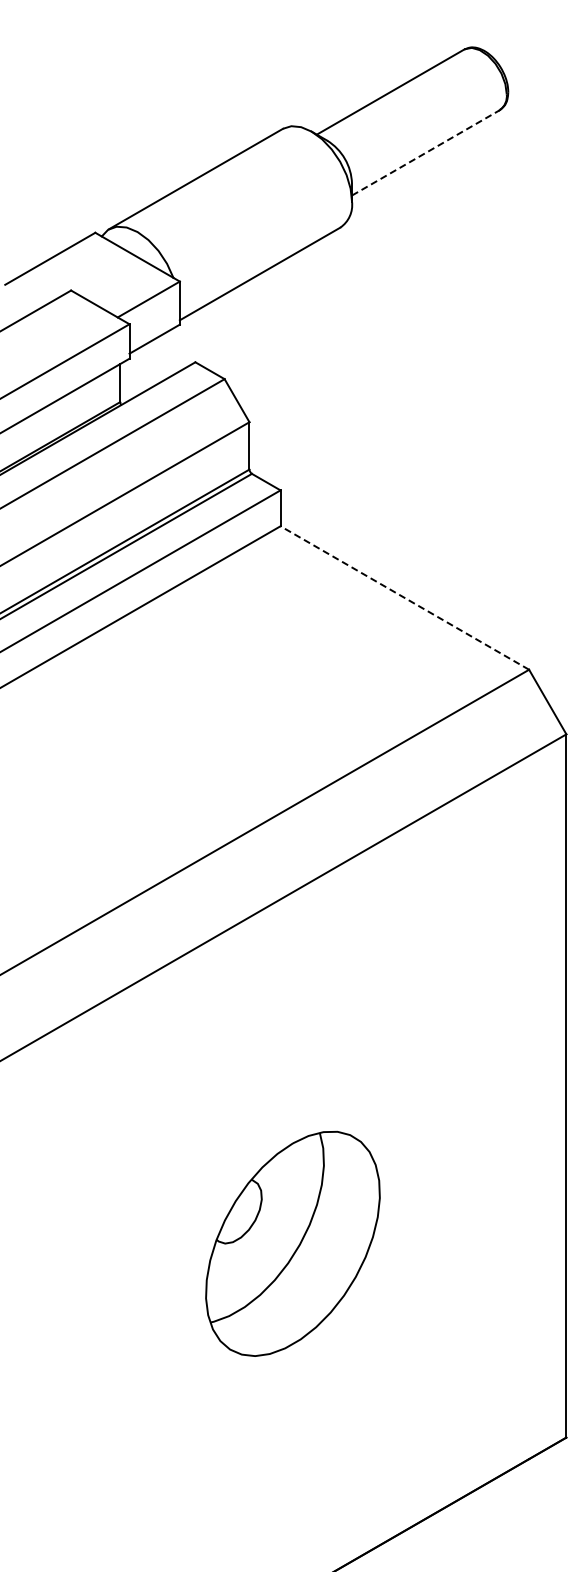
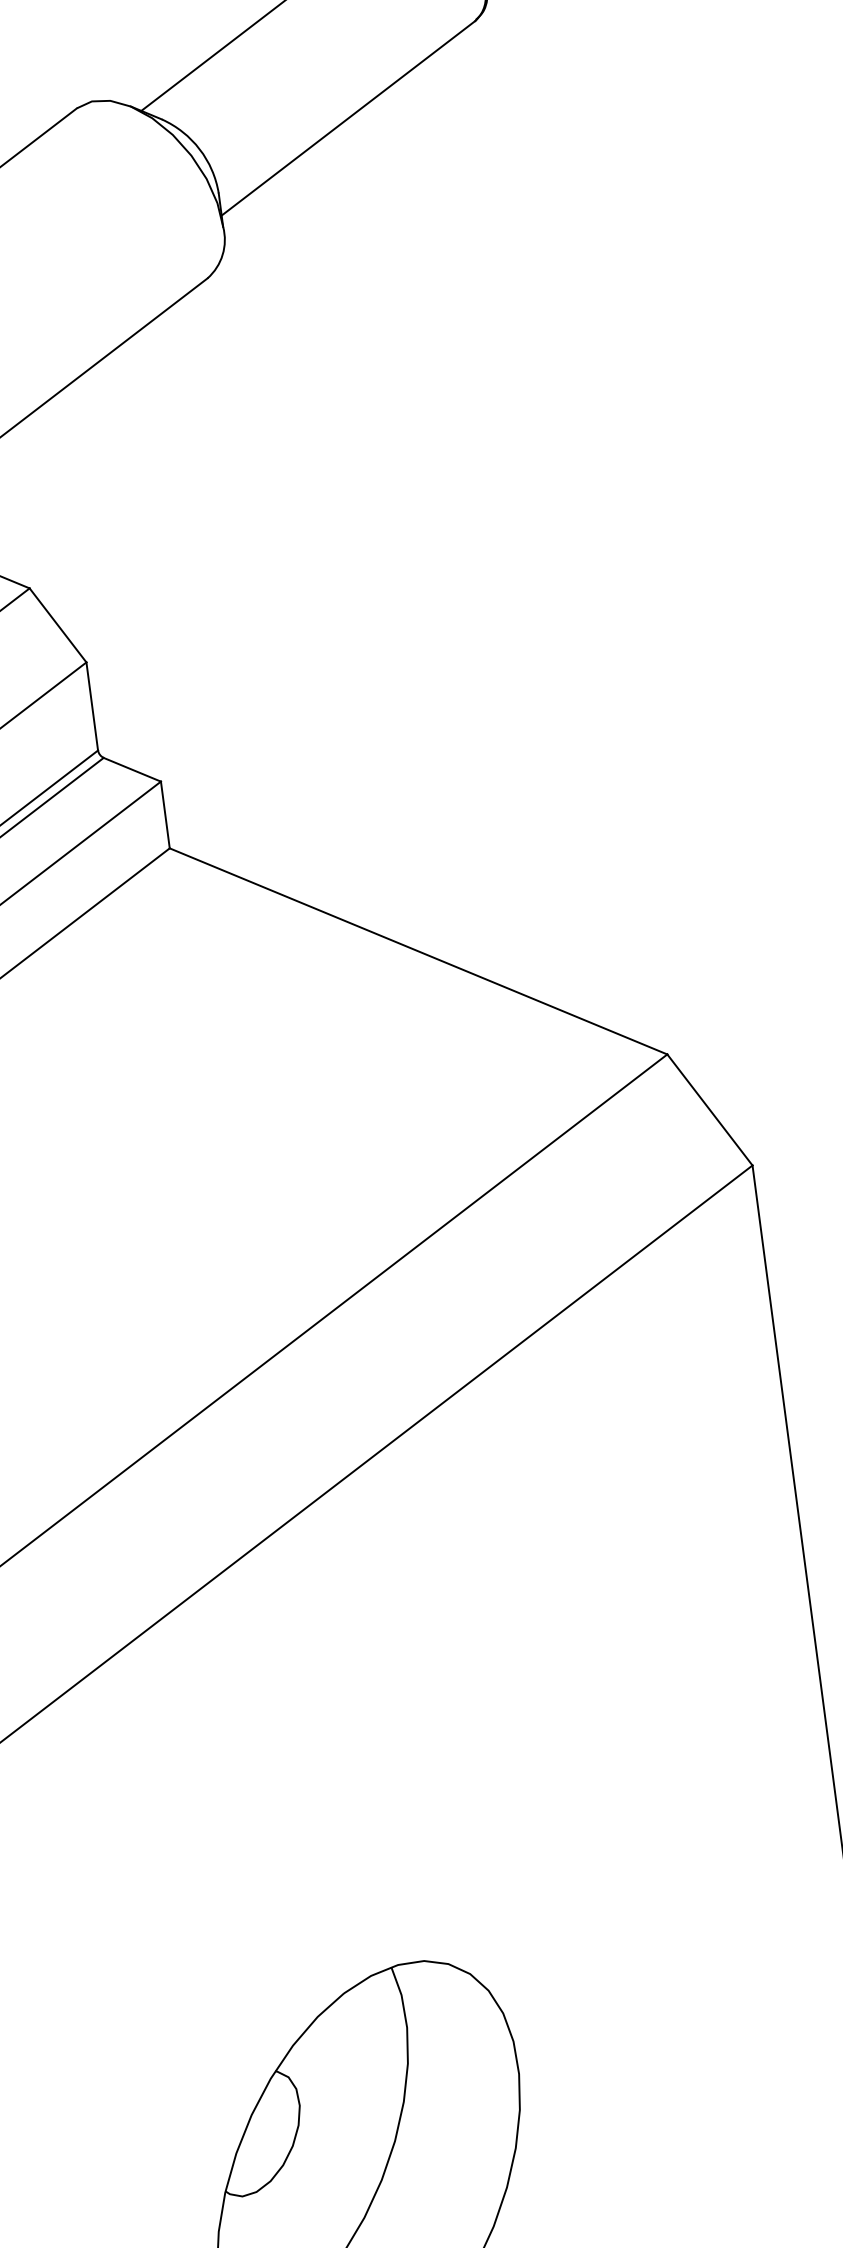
line: (426, 152) -> (349, 117), dashed -> solid
line: (404, 598) -> (418, 952), dashed -> solid

